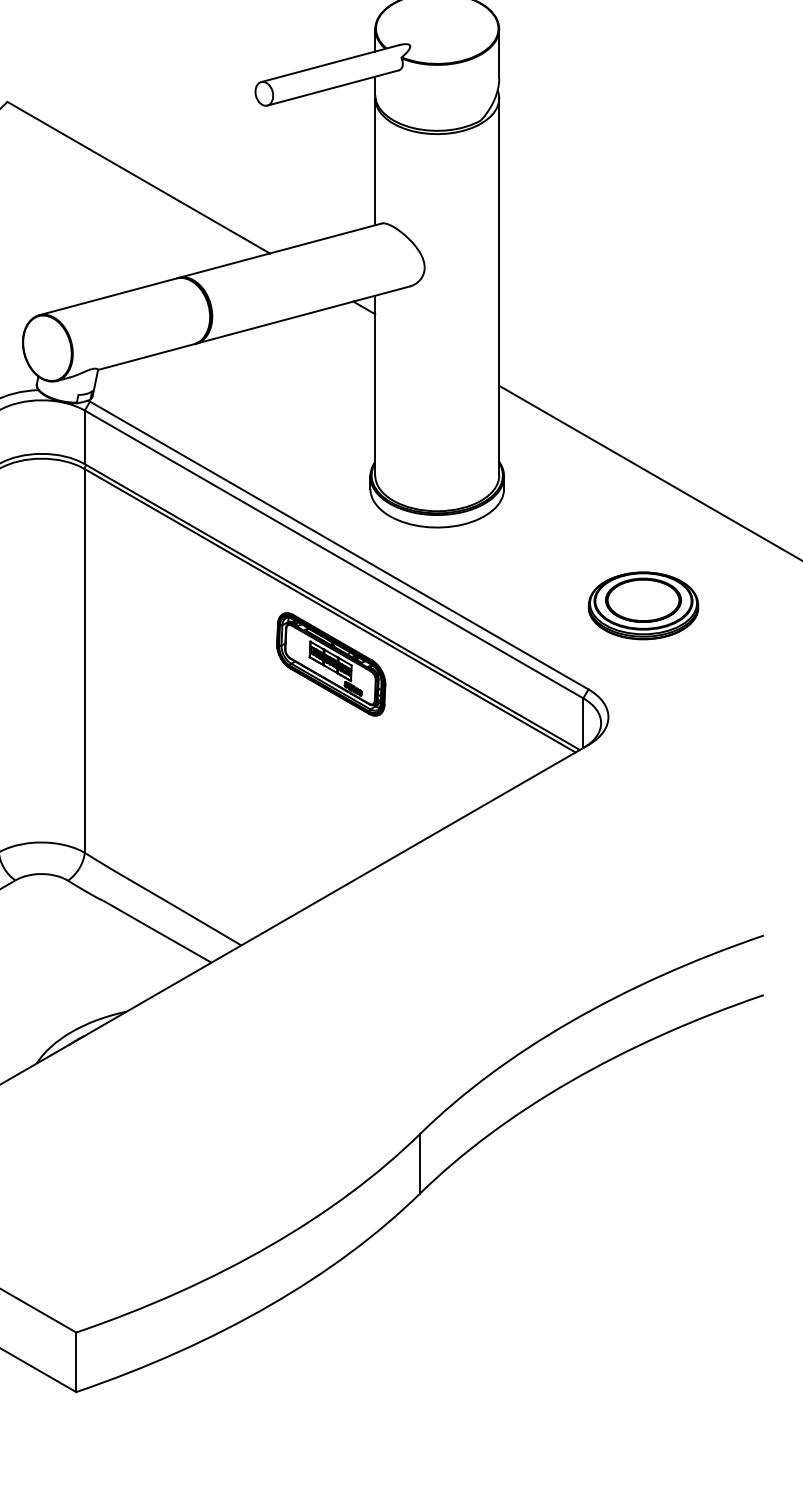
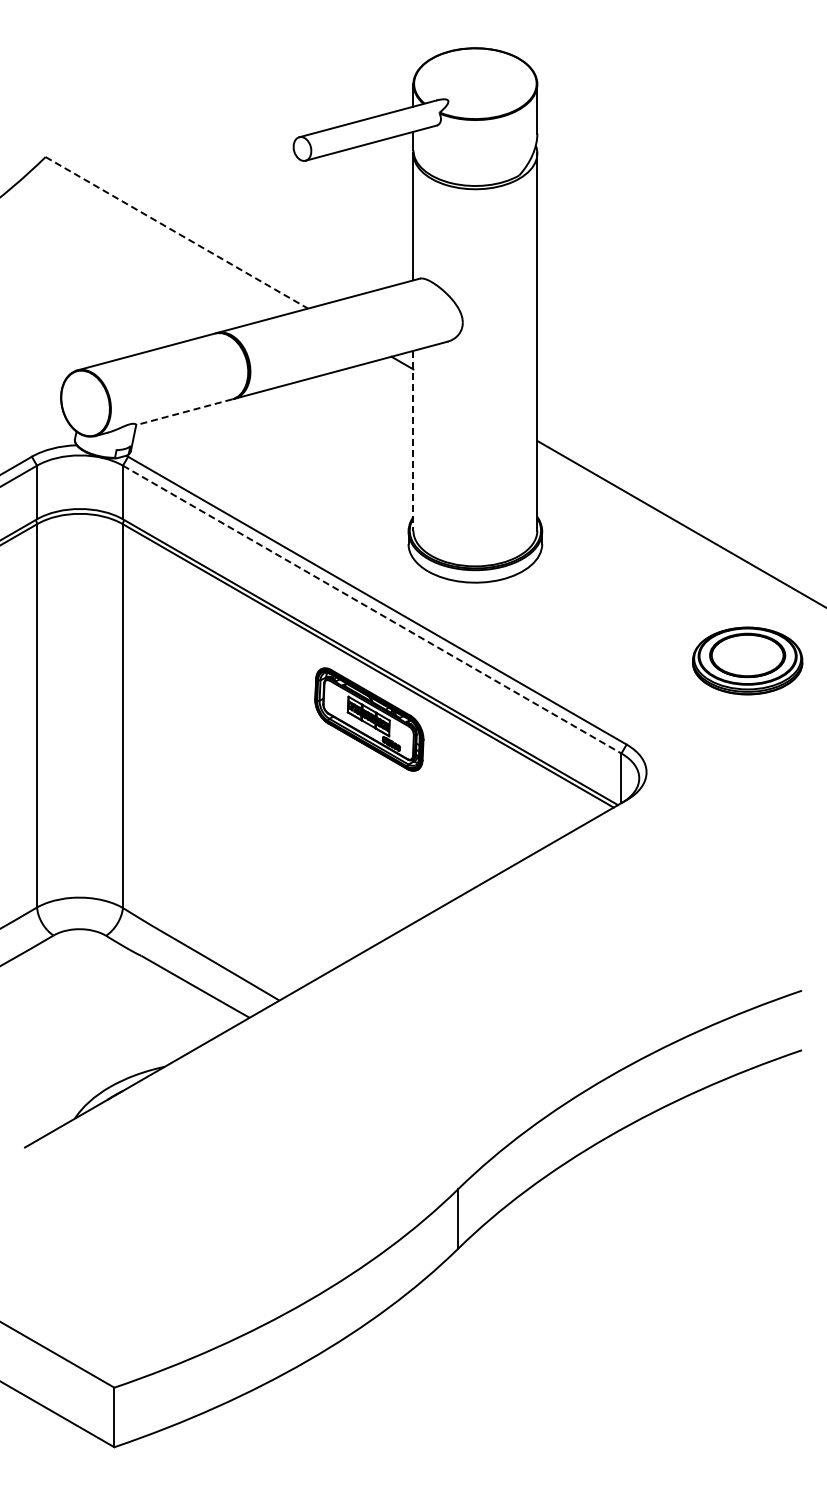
line: (138, 177) -> (176, 232), solid -> dashed
line: (146, 357) -> (184, 412), solid -> dashed
line: (375, 385) -> (413, 440), solid -> dashed
line: (334, 554) -> (372, 609), solid -> dashed
part: (643, 605) -> (747, 660), moved

